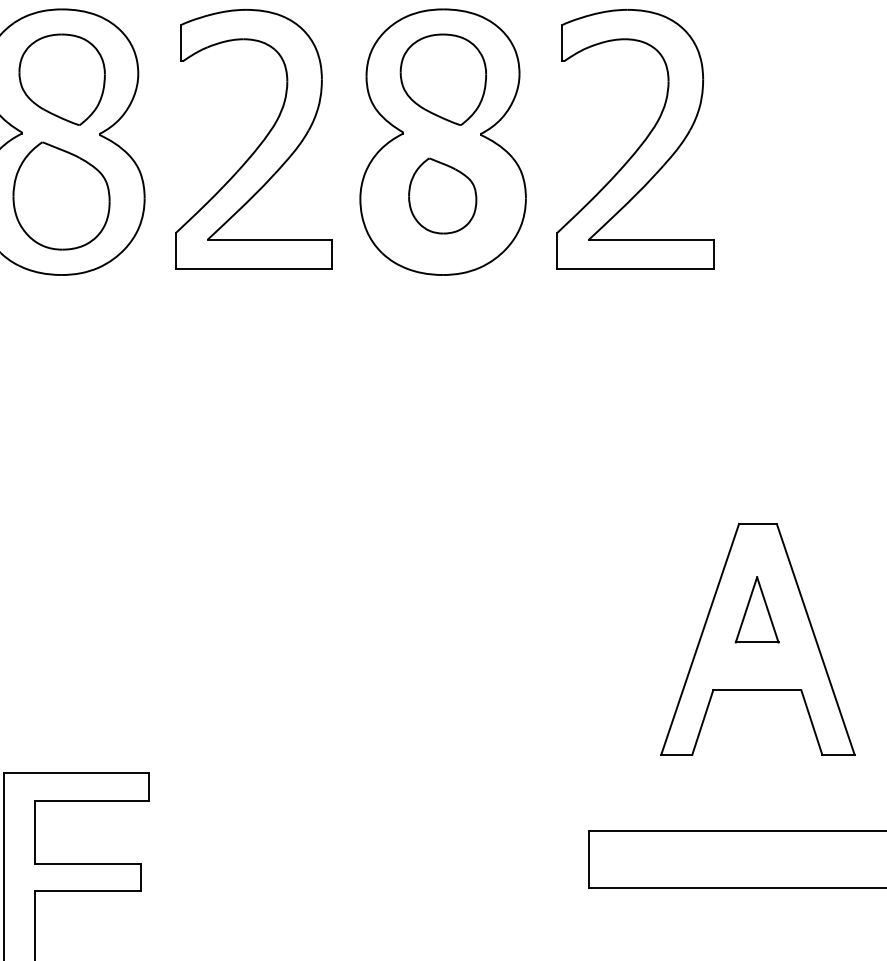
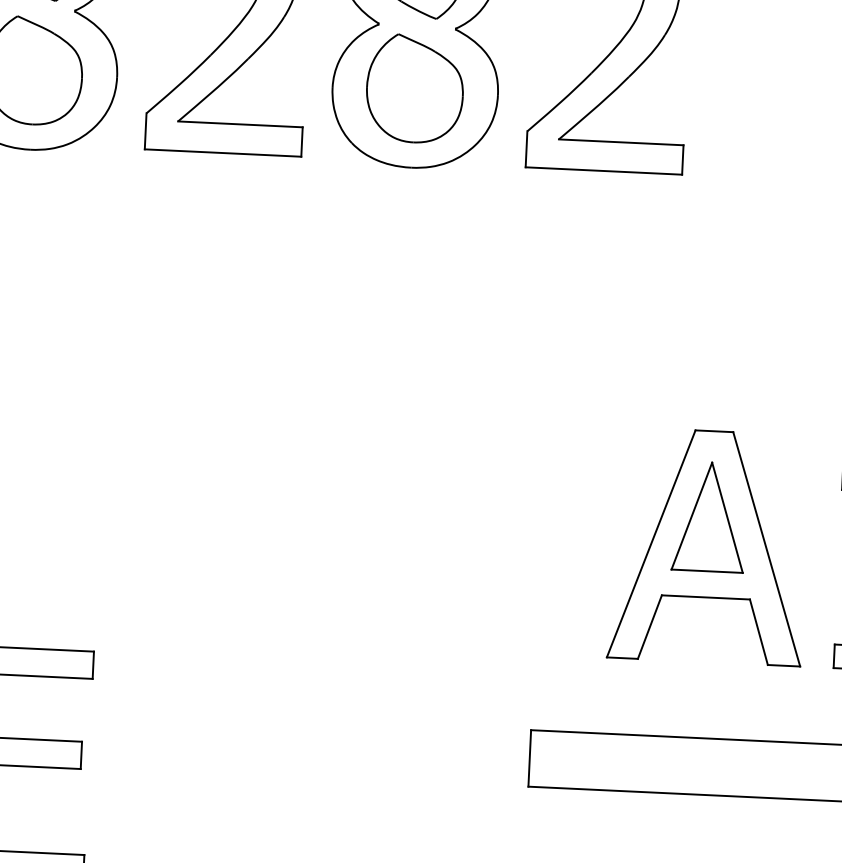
part: (442, 195) -> (414, 88), size x1.43
part: (756, 609) -> (708, 516), size x1.67

